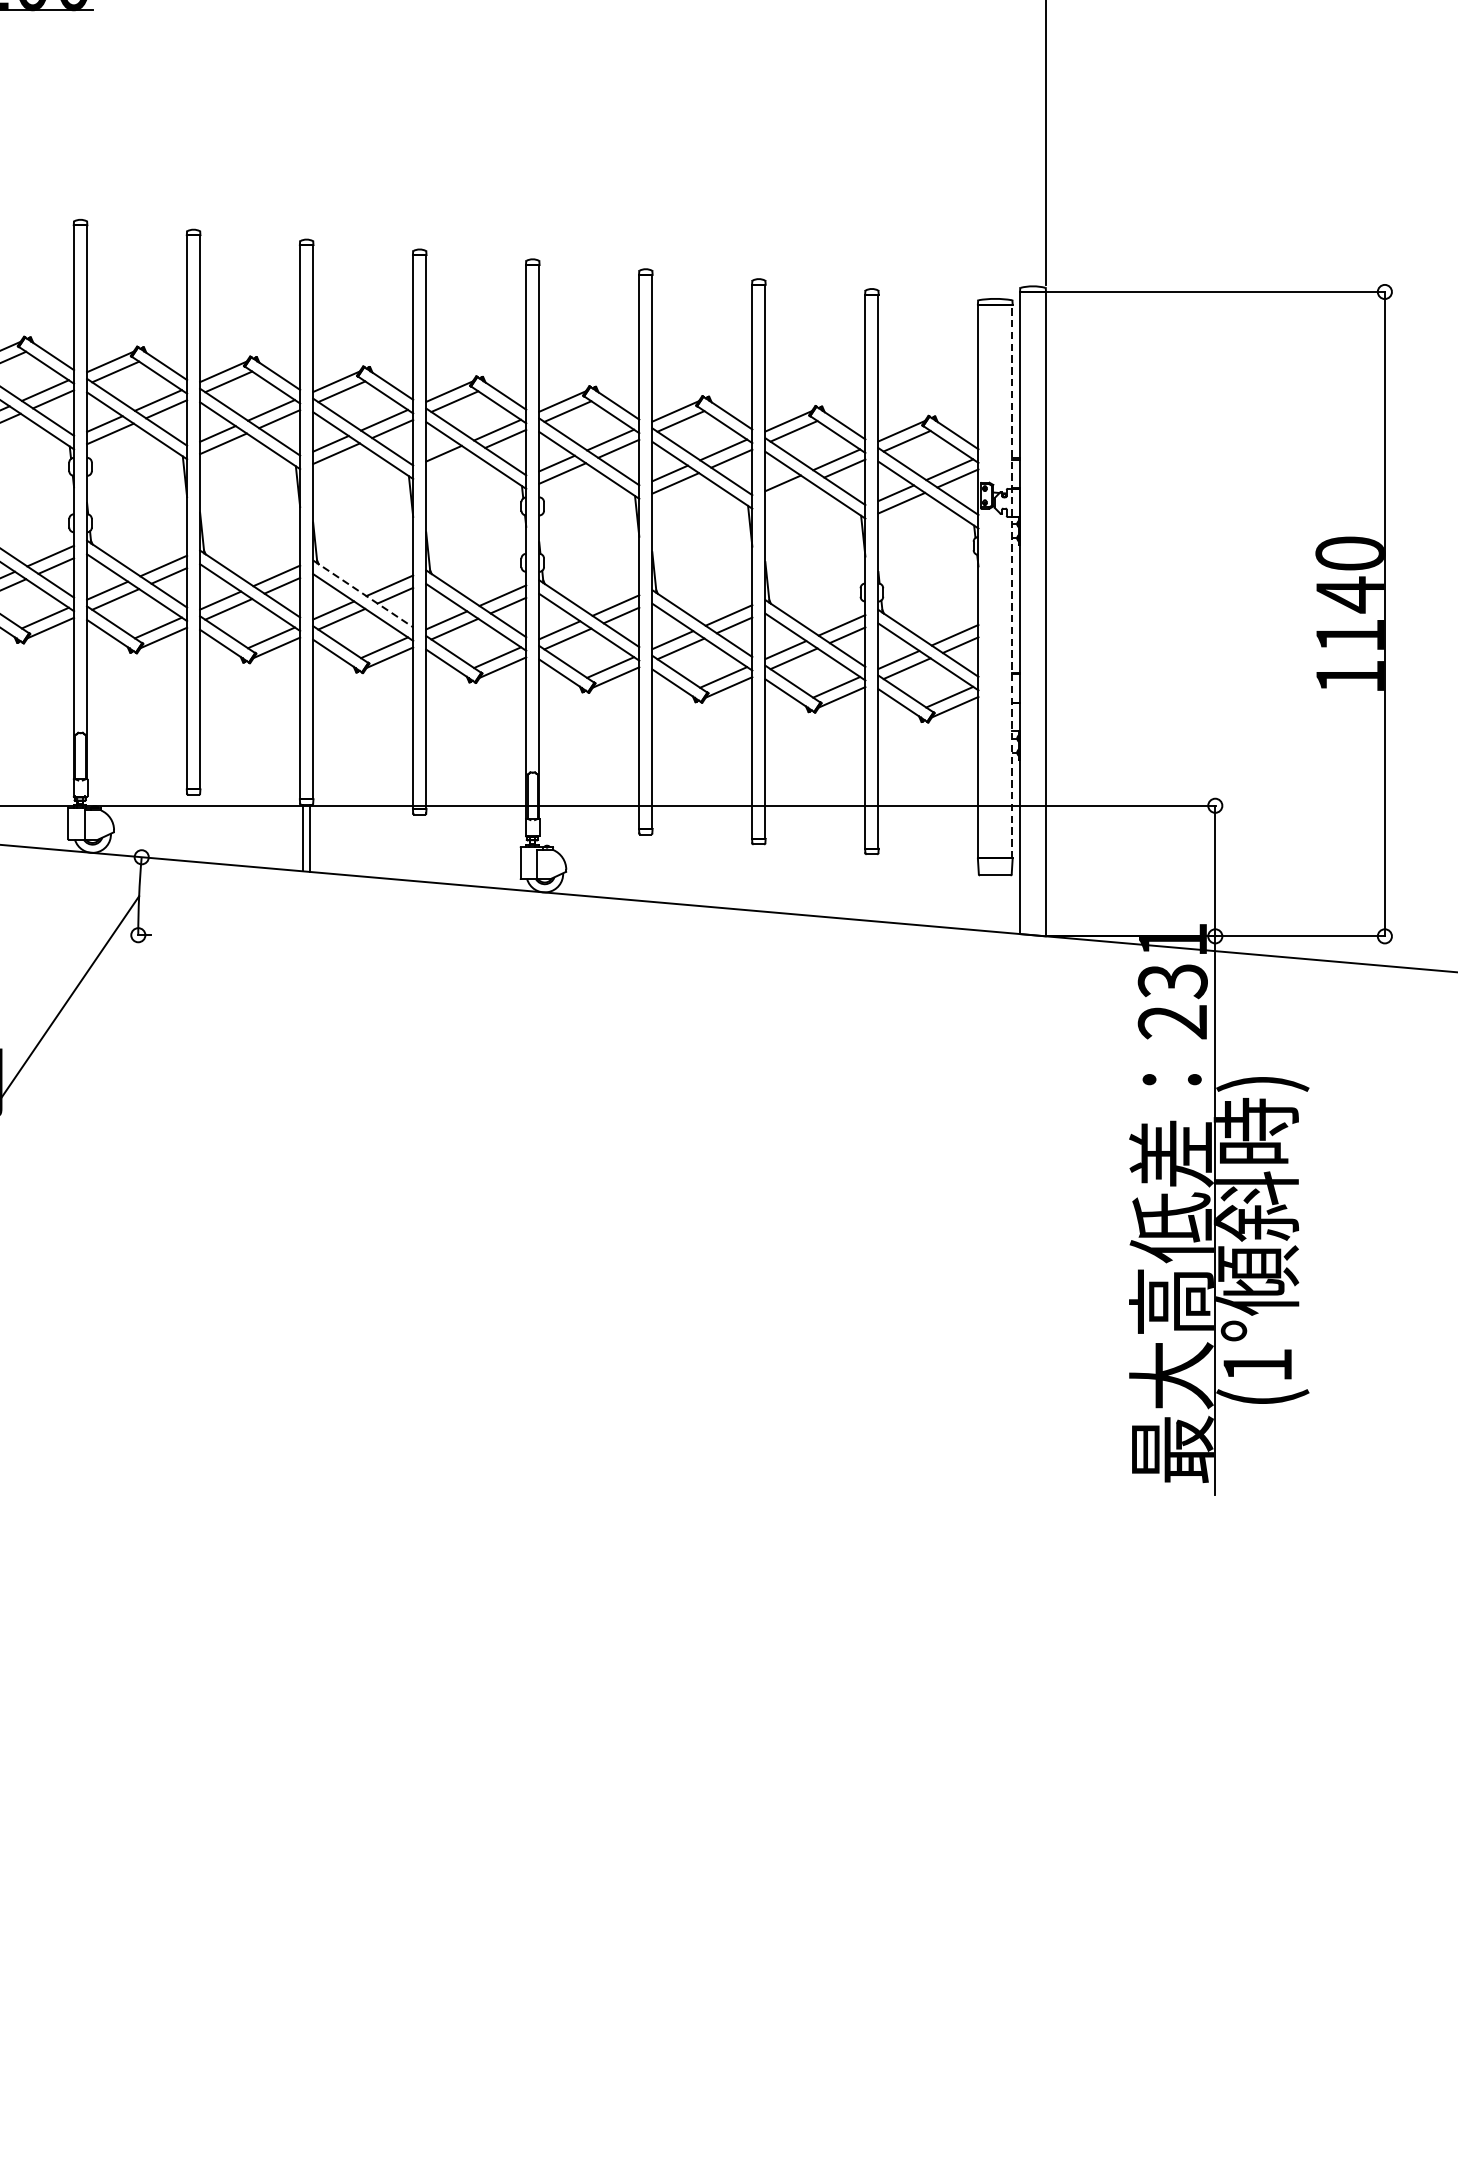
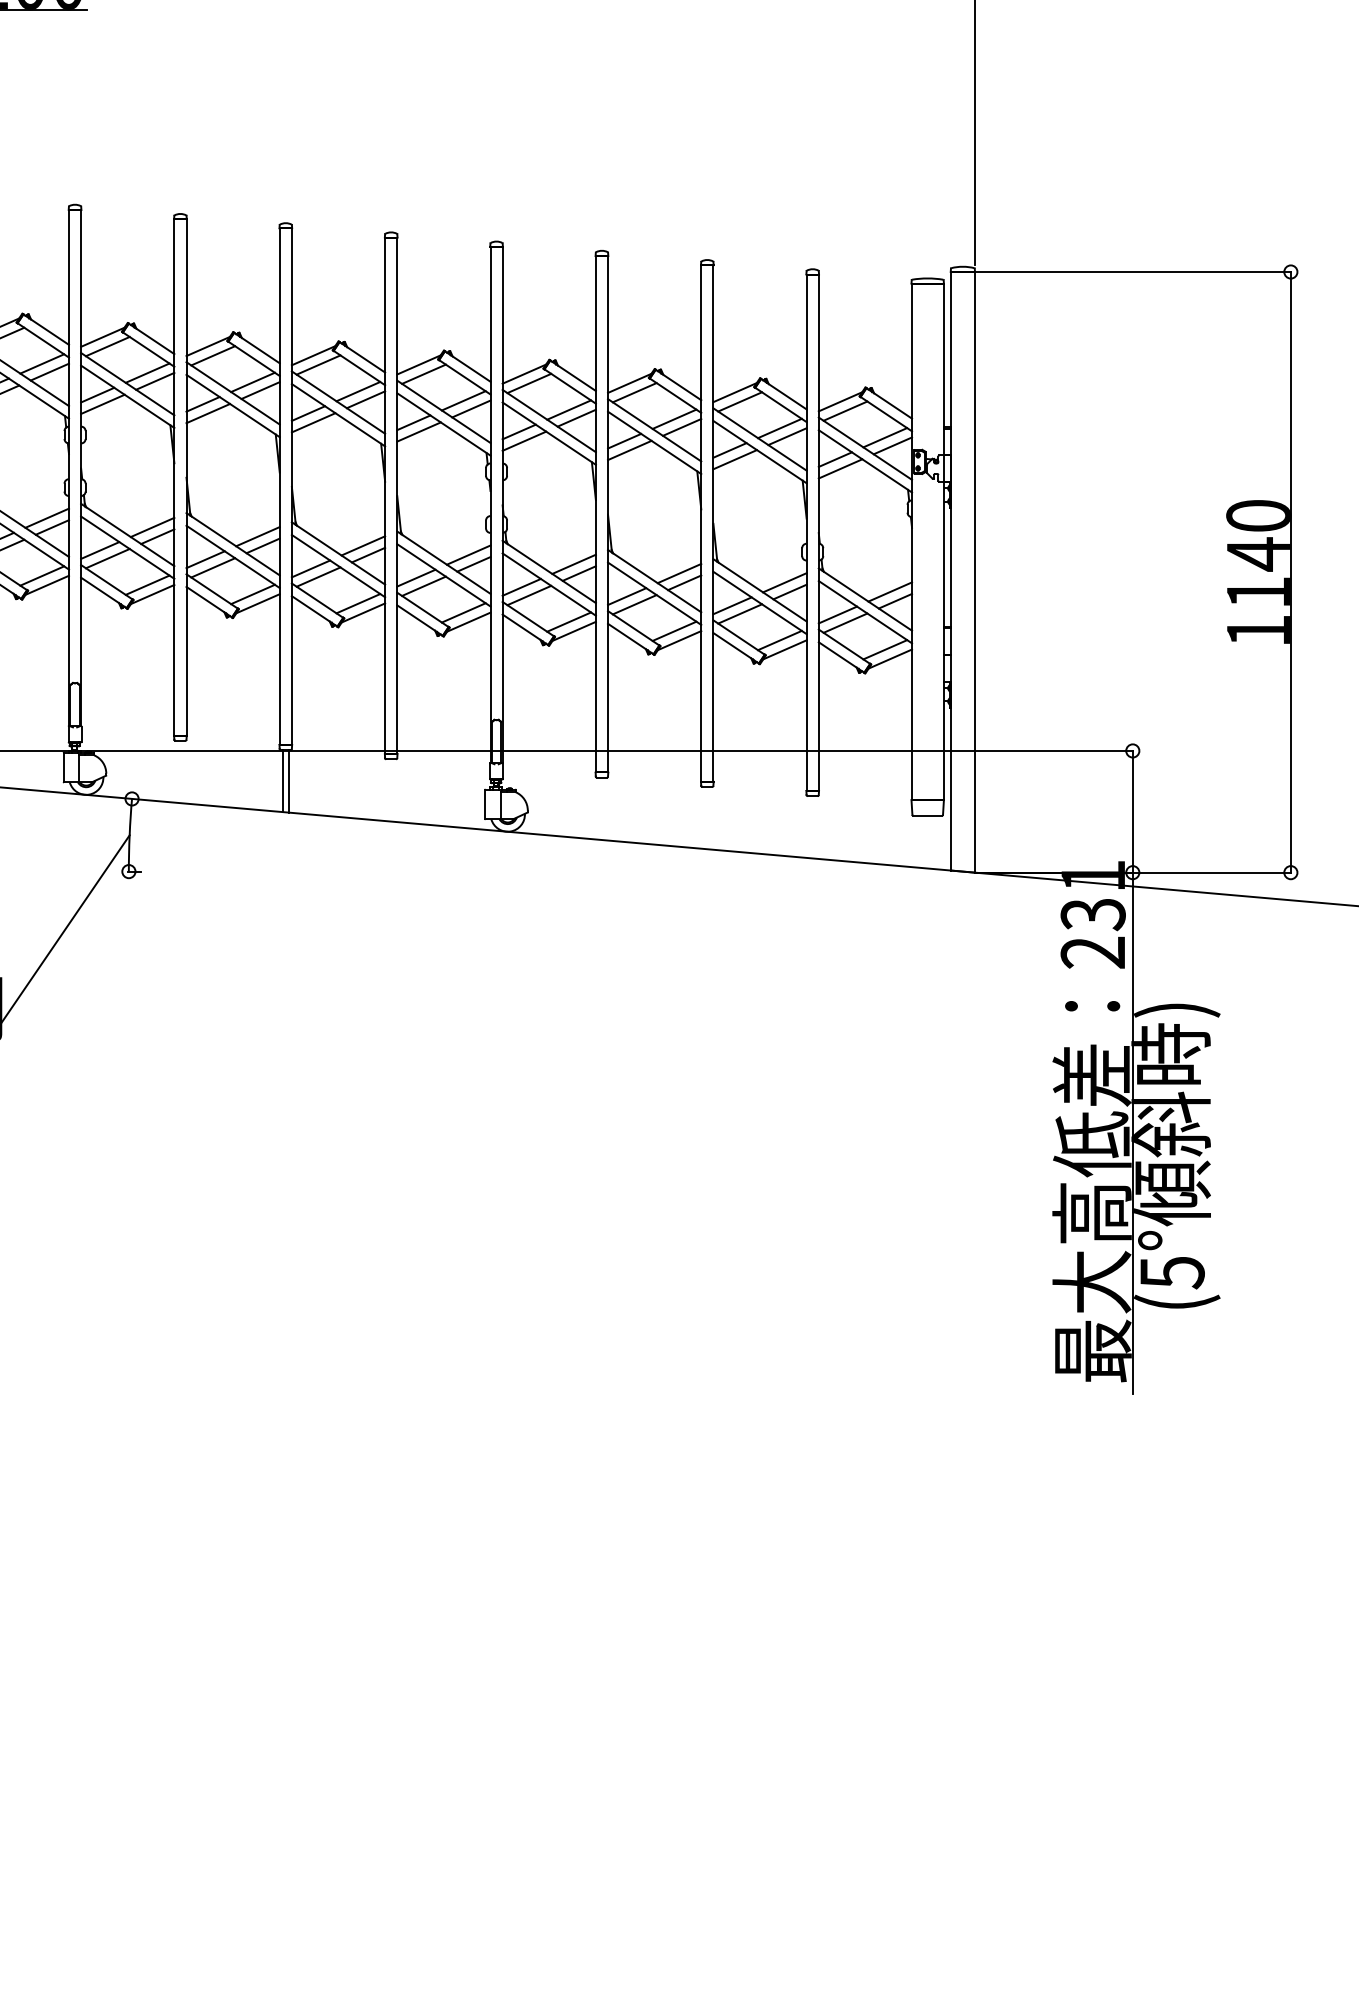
line: (448, 463) -> (418, 431), added
line: (788, 493) -> (734, 459), added
line: (1012, 581) -> (943, 541), dashed -> solid
line: (363, 593) -> (338, 553), dashed -> solid
text: (1257, 1366) -> (1172, 1273), (1° -> (5°

